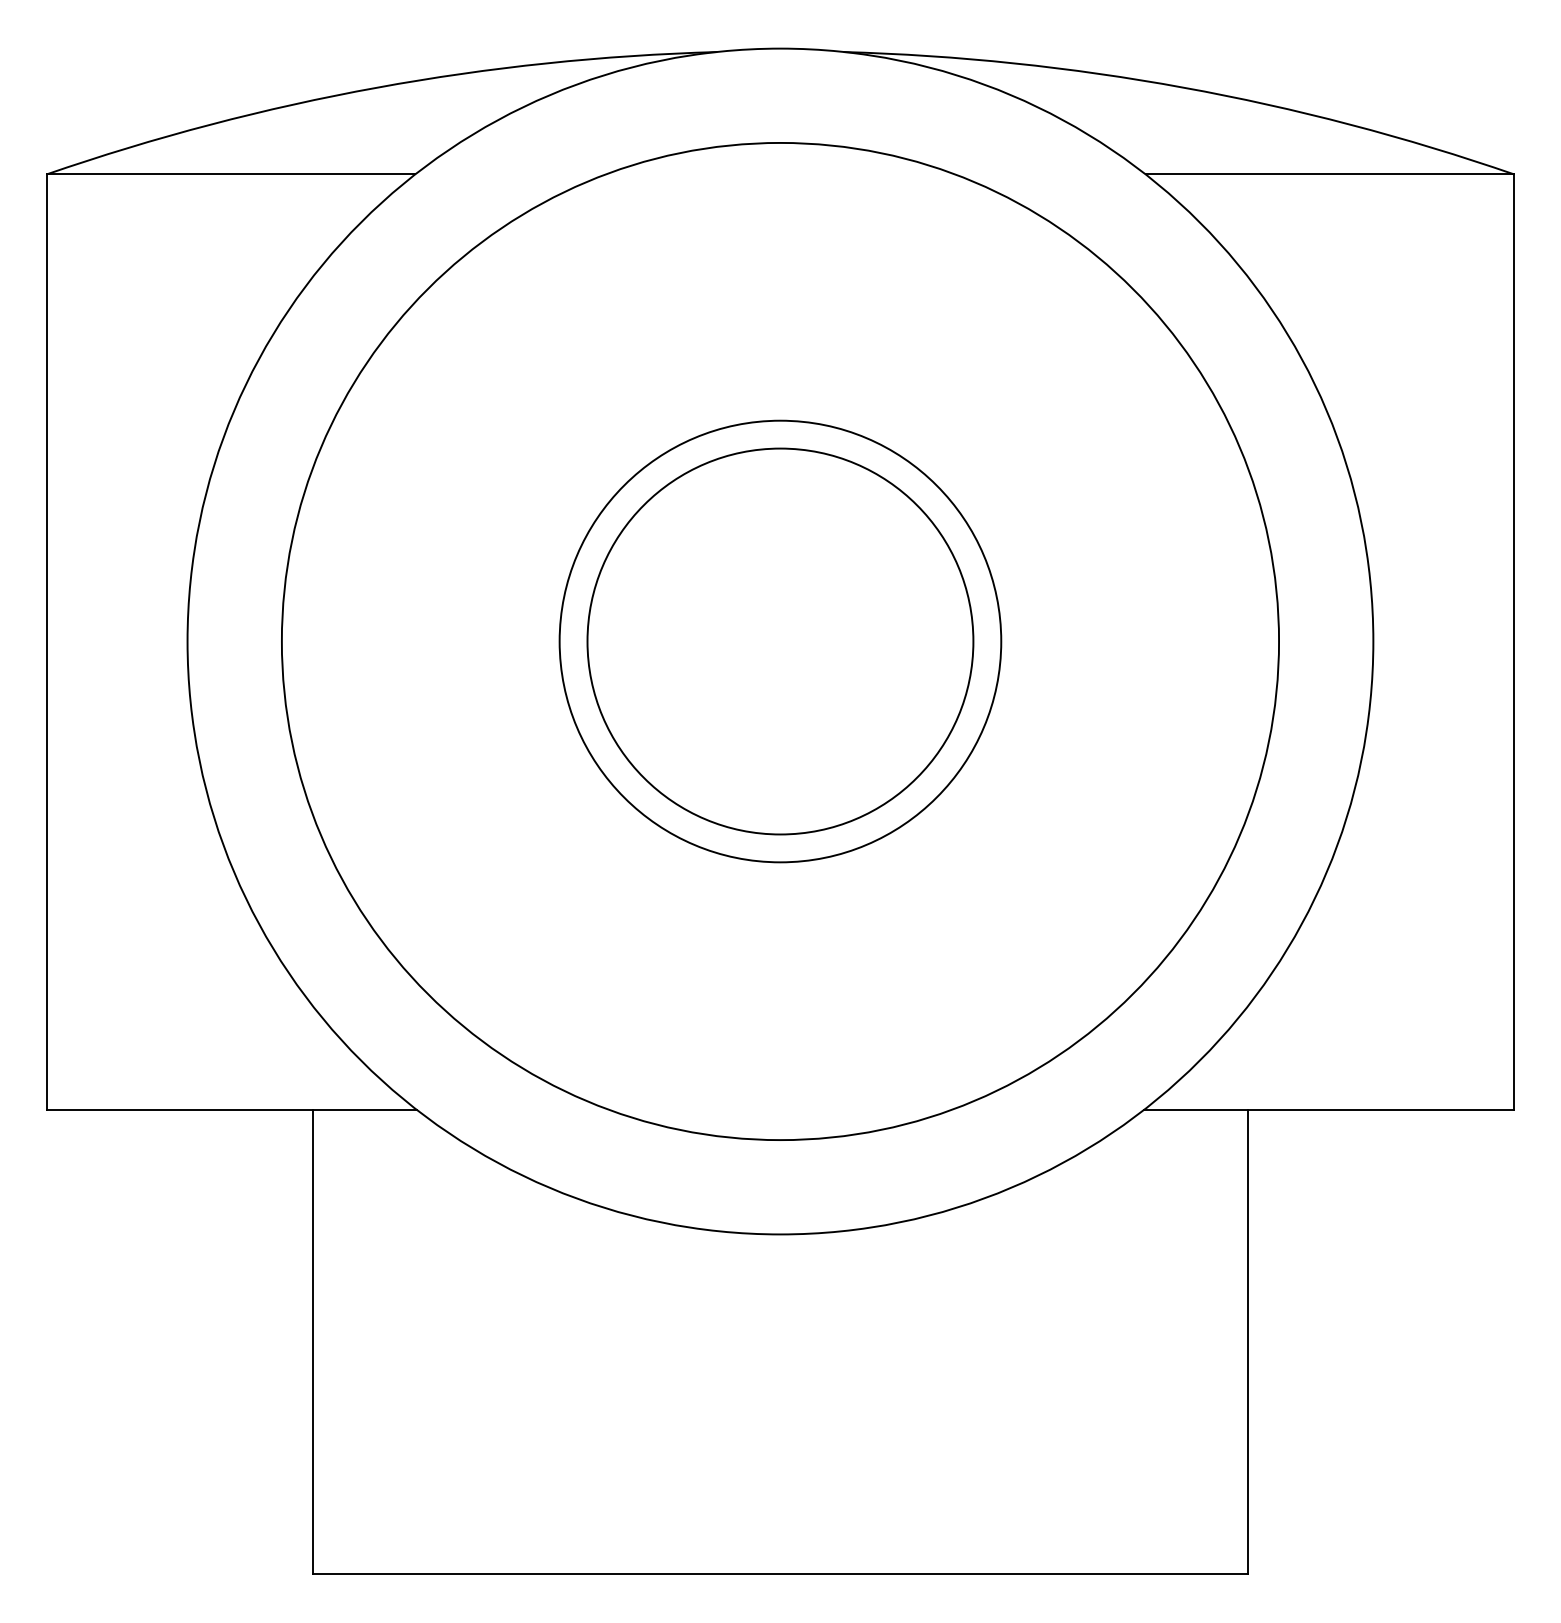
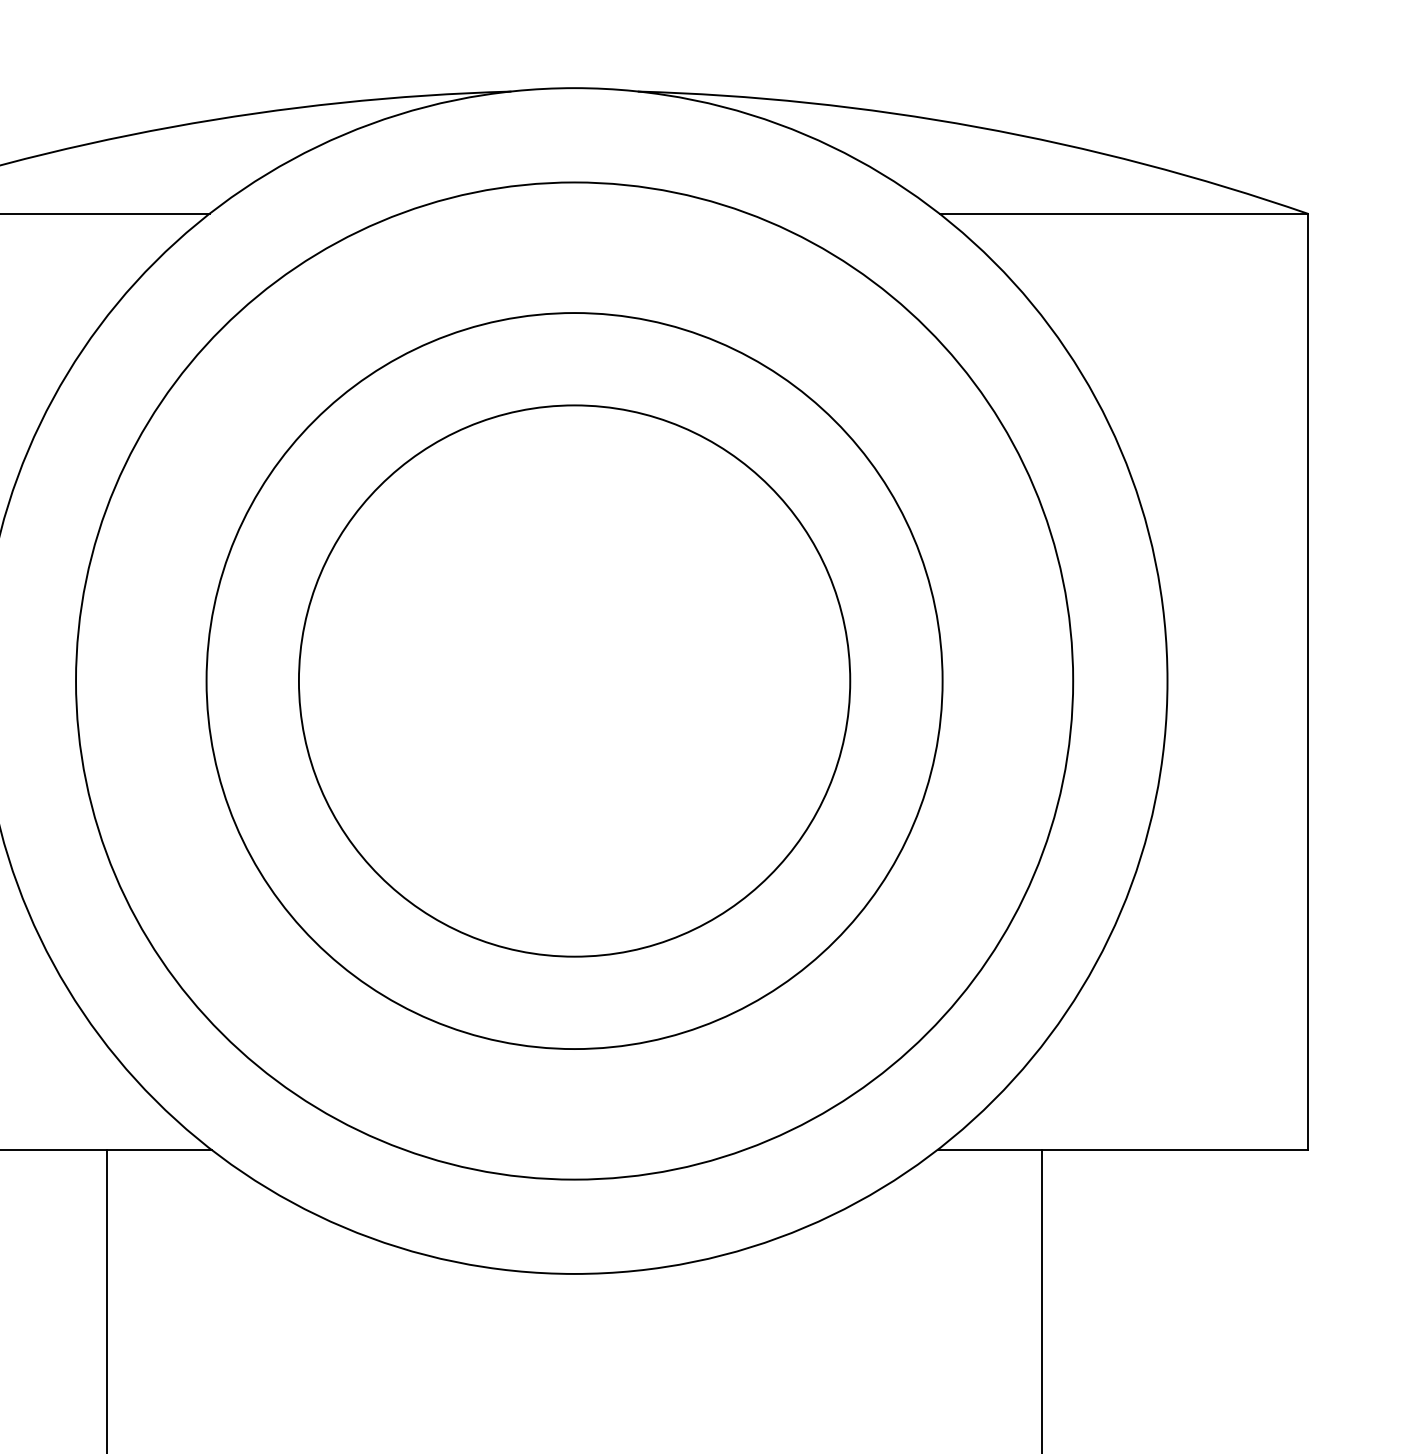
circle: (780, 641) -> (574, 681), size x1.43
circle: (780, 641) -> (574, 681), size x1.67

